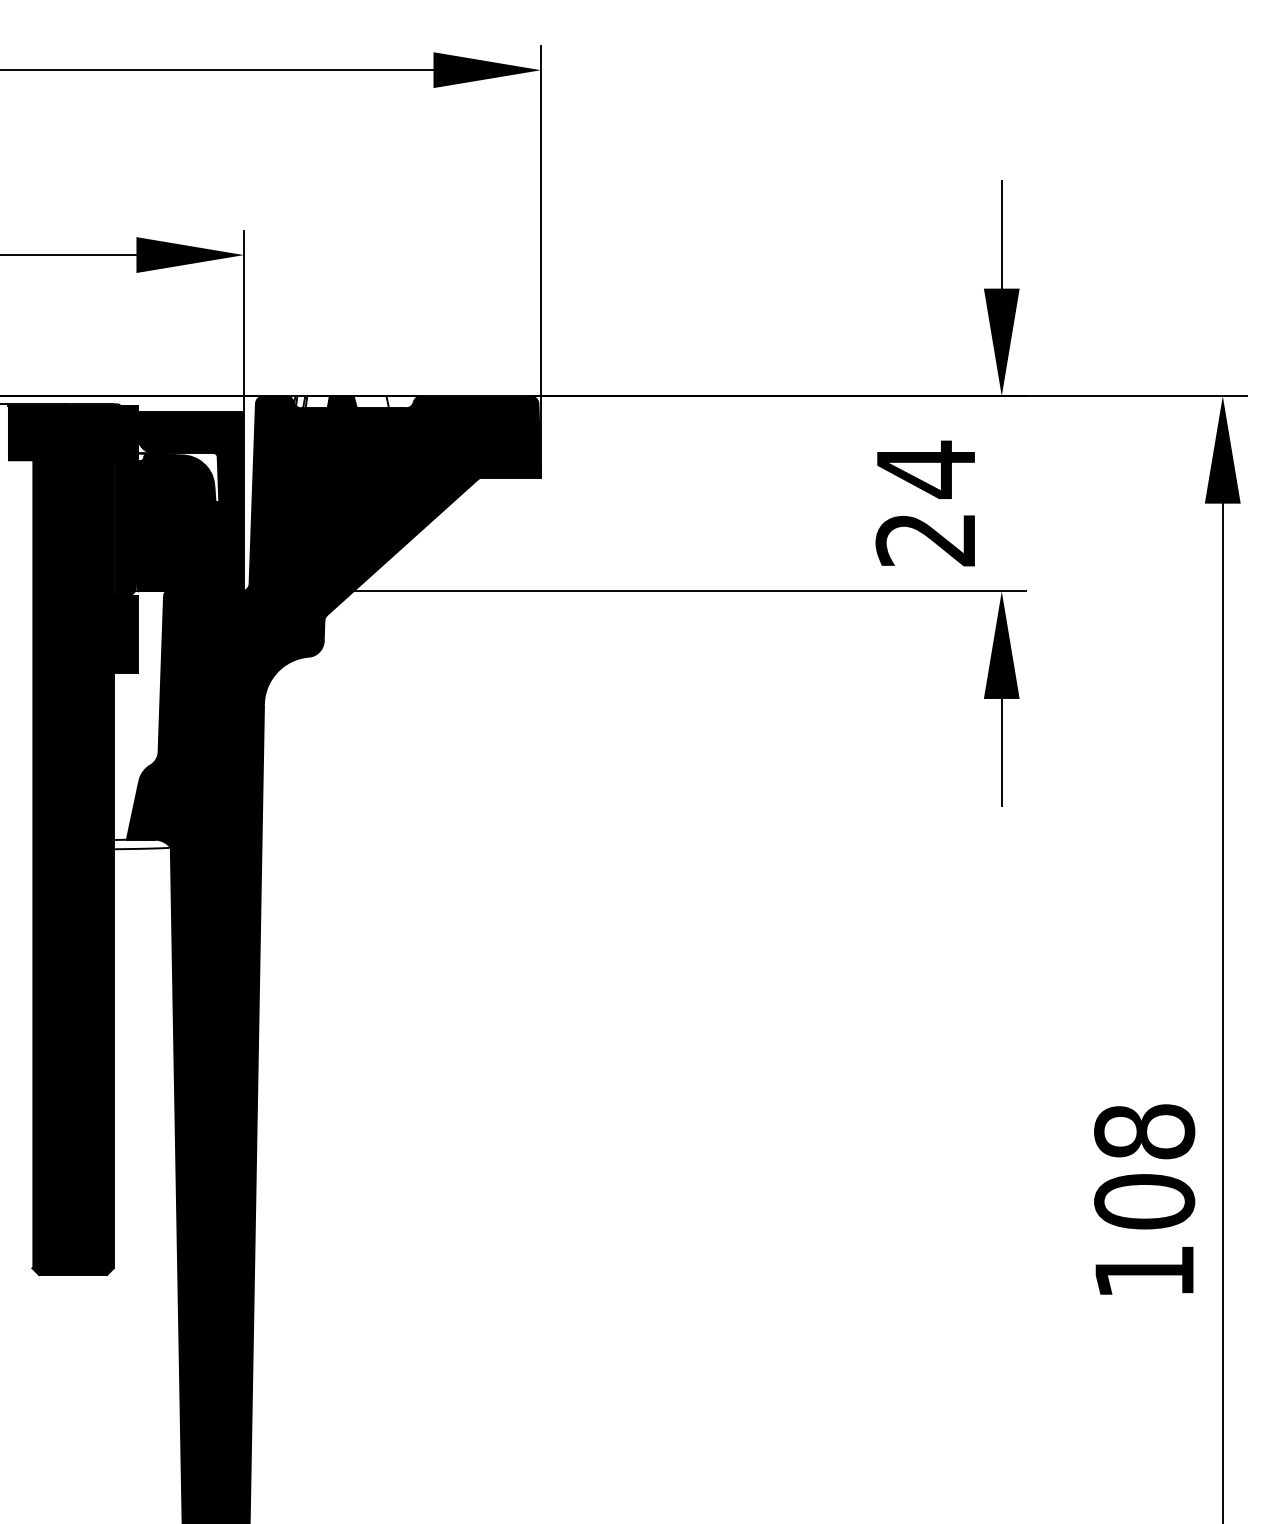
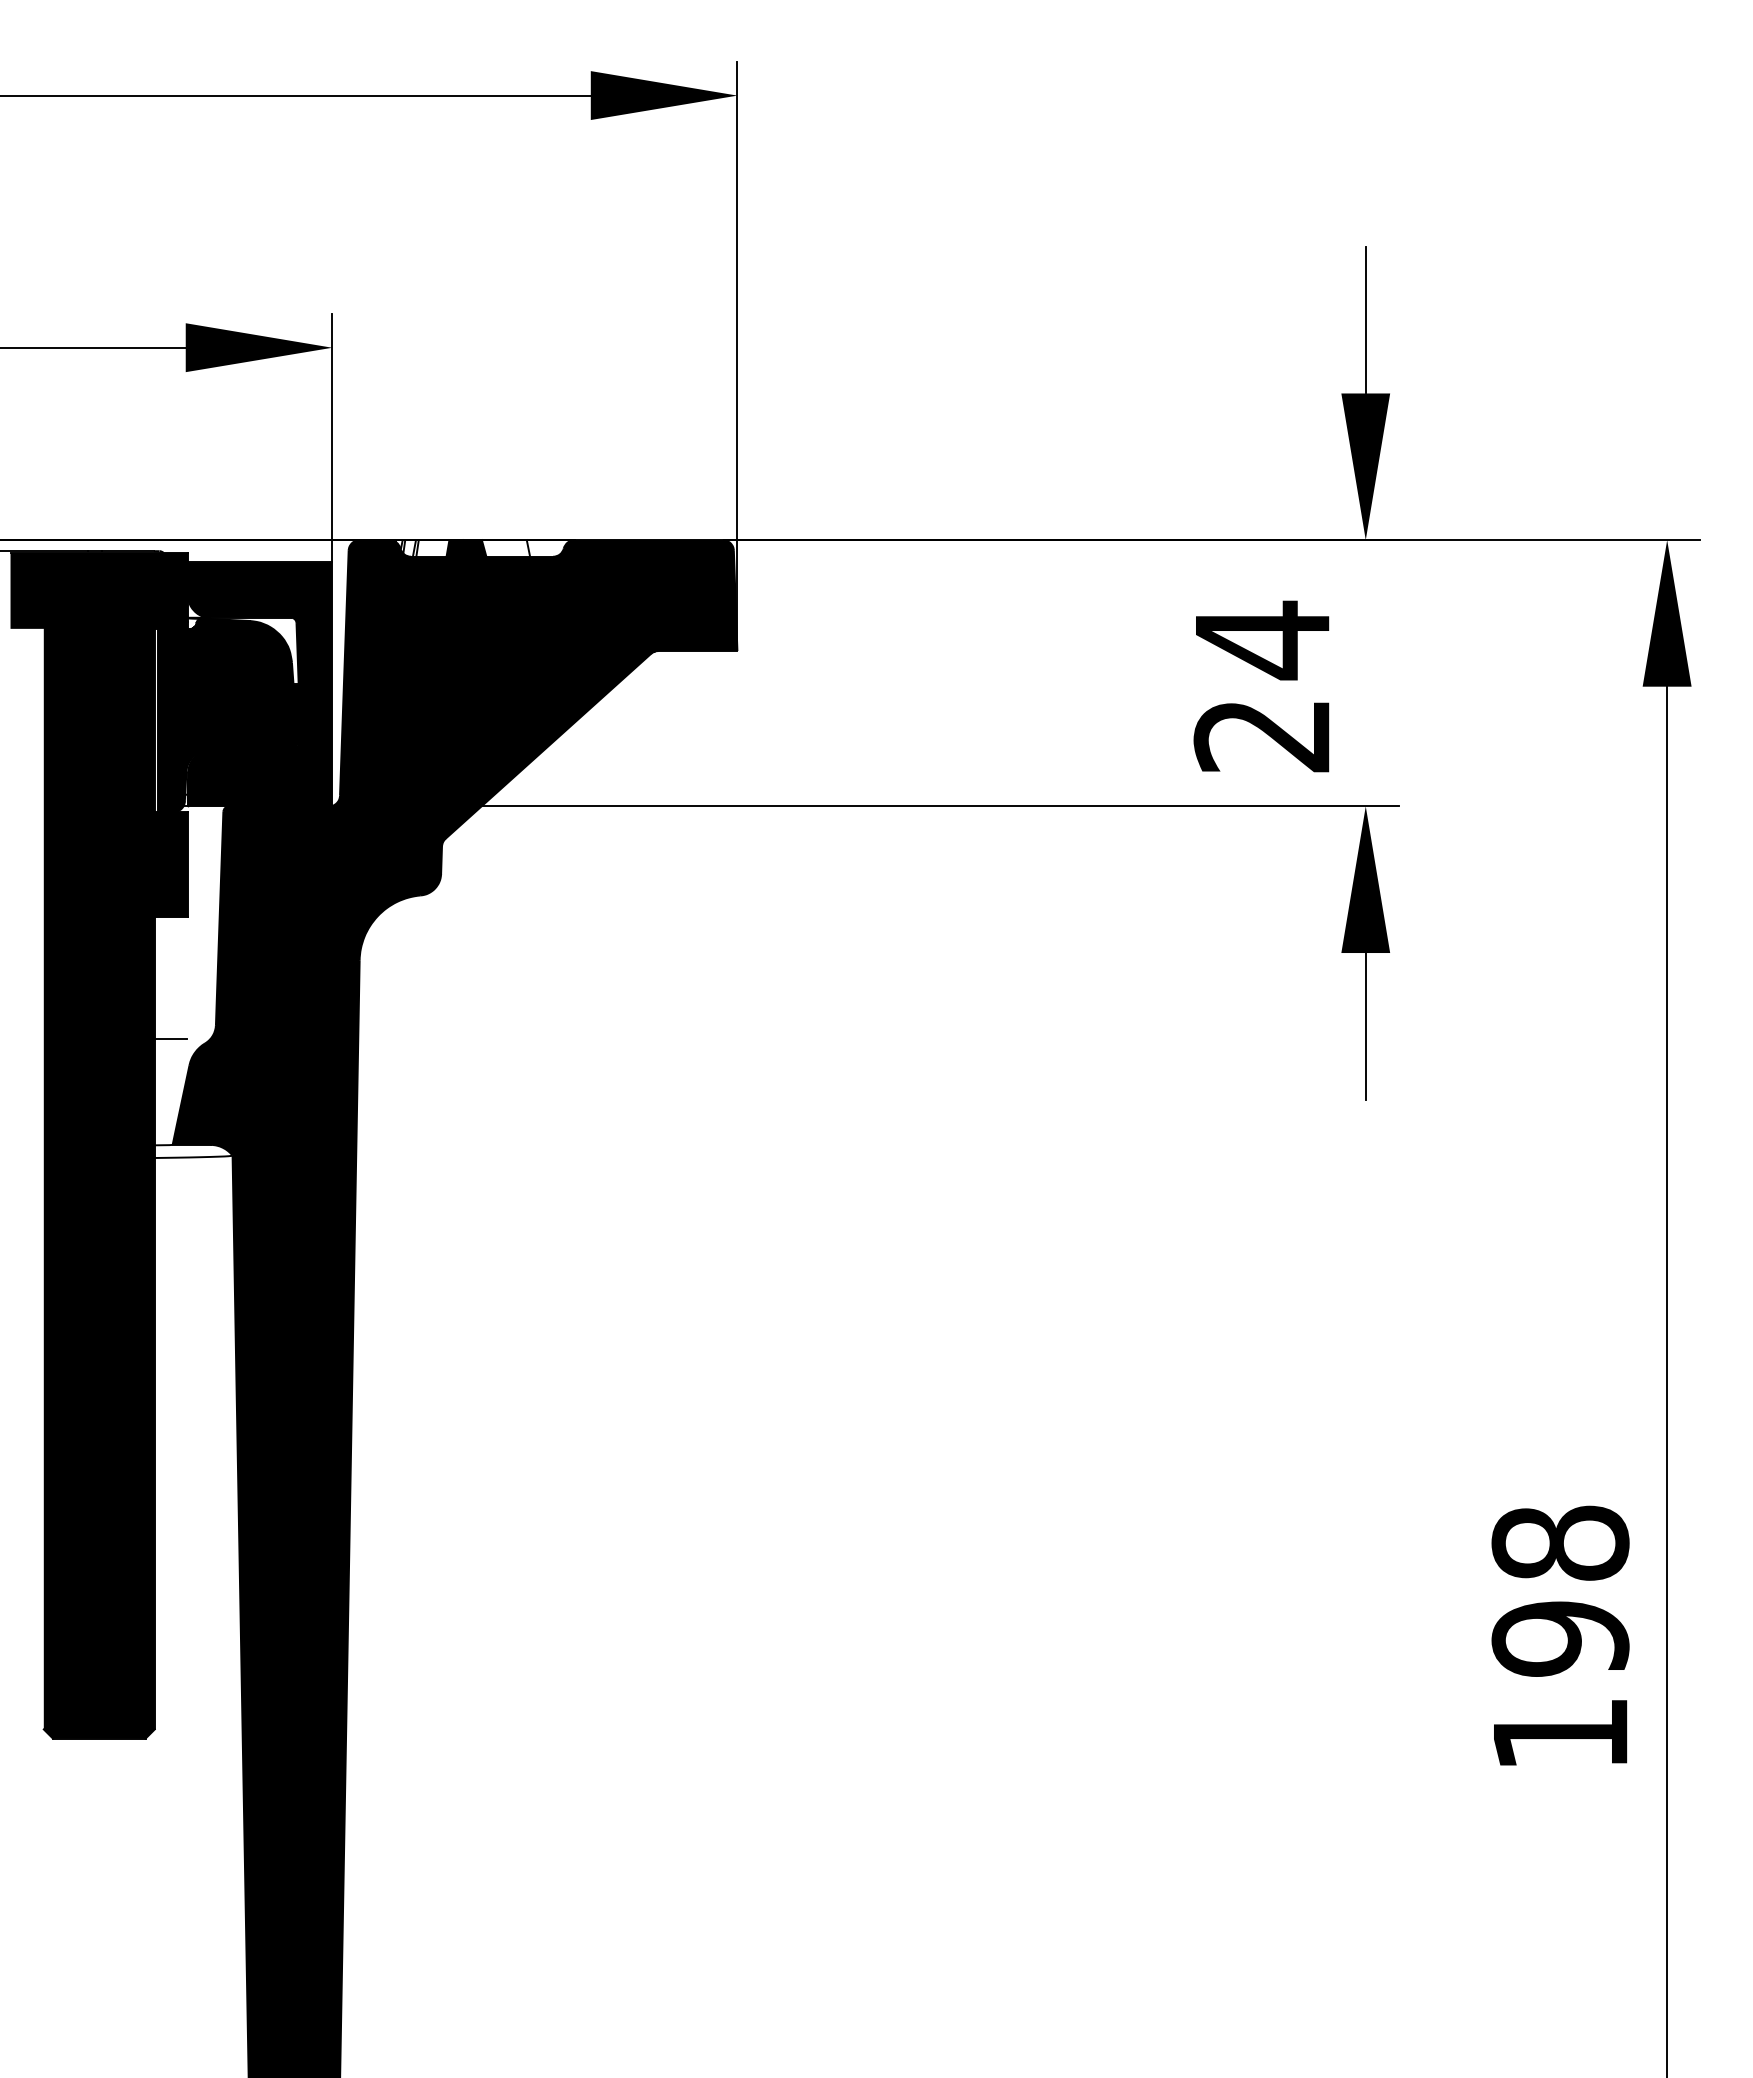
line: (125, 762) -> (170, 1039), added
text: (1144, 1201) -> (1560, 1638), 108 -> 198

